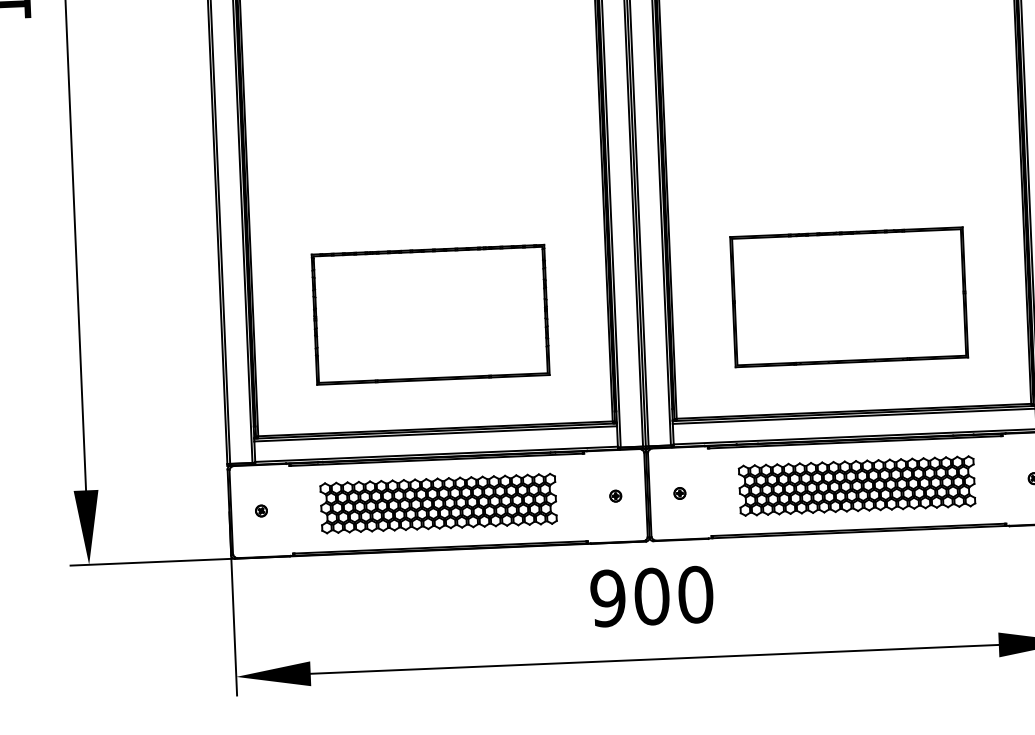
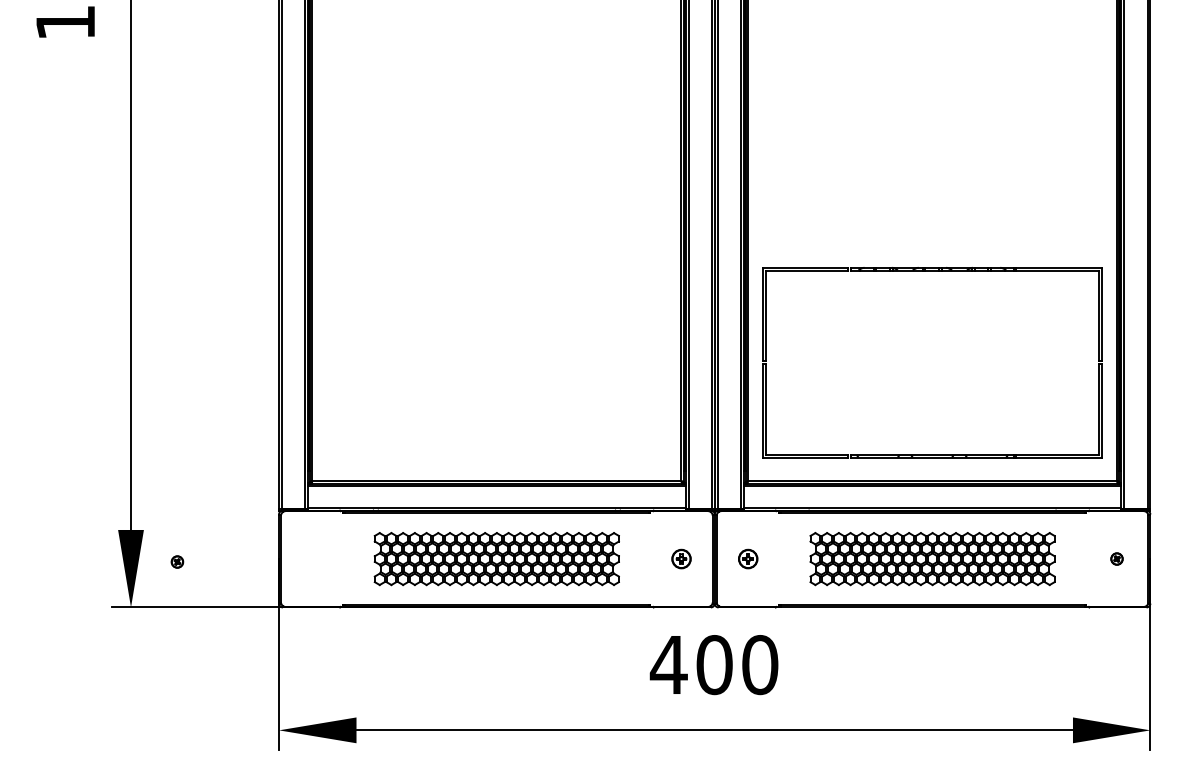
part: (849, 296) -> (932, 361), size x1.4
part: (430, 314) -> (496, 362), removed
part: (679, 492) -> (747, 558), size x1.6
part: (614, 495) -> (680, 558), size x1.6
part: (261, 510) -> (177, 561), moved
text: (607, 598) -> (668, 665), 900 -> 400

